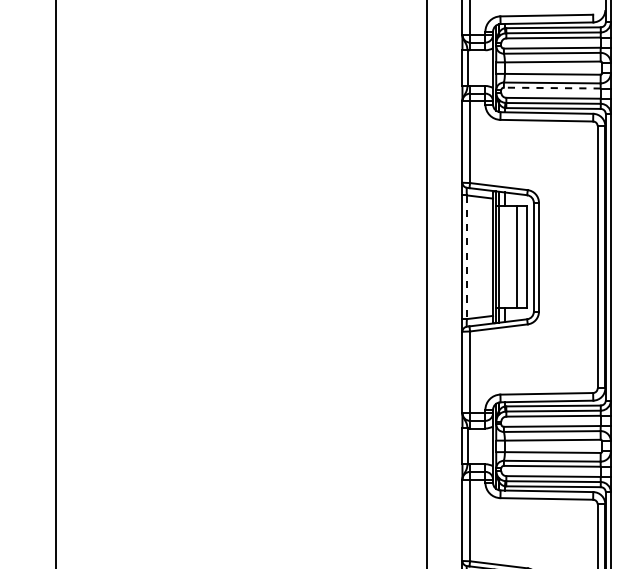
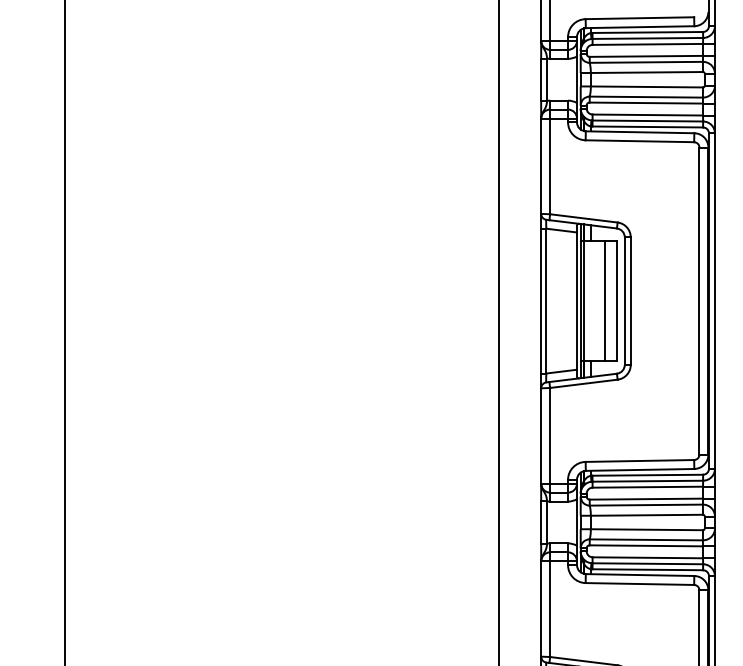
line: (551, 88) -> (645, 103), dashed -> solid
line: (466, 257) -> (545, 301), dashed -> solid

